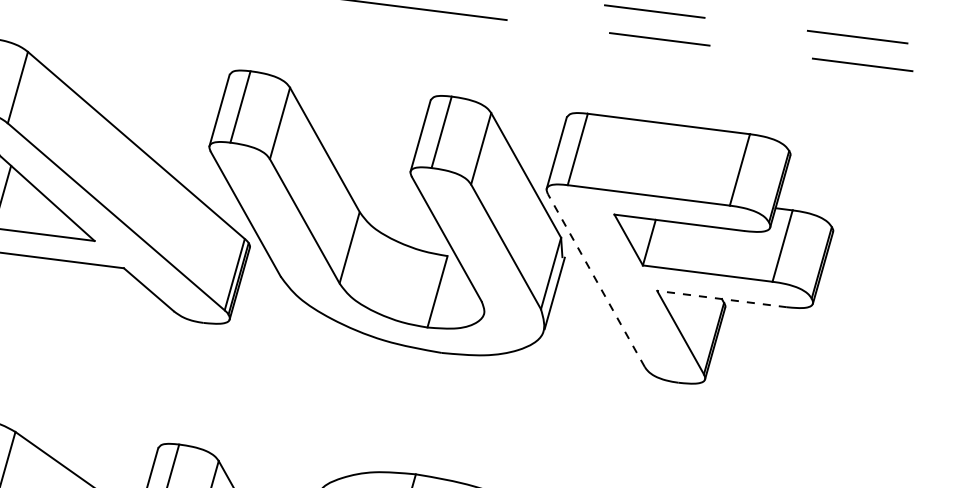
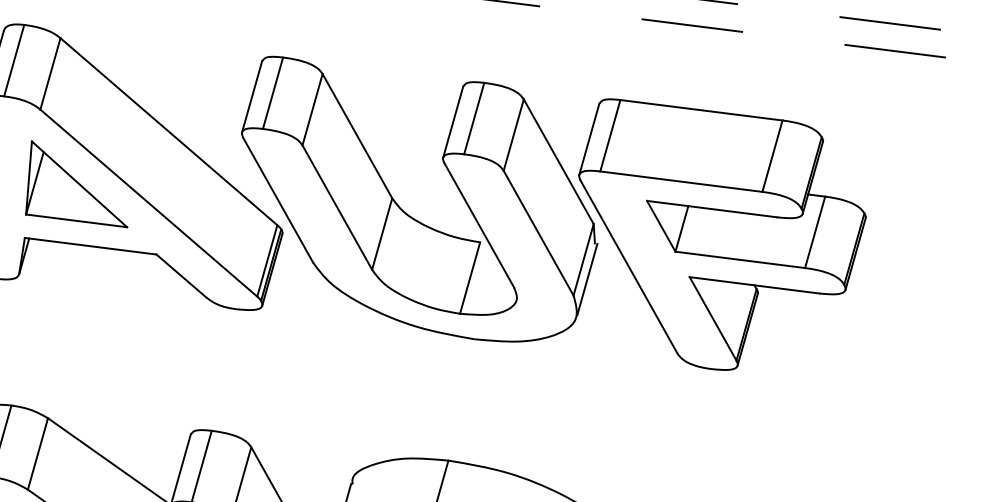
line: (595, 280) -> (628, 266), dashed -> solid
line: (721, 299) -> (754, 285), dashed -> solid

